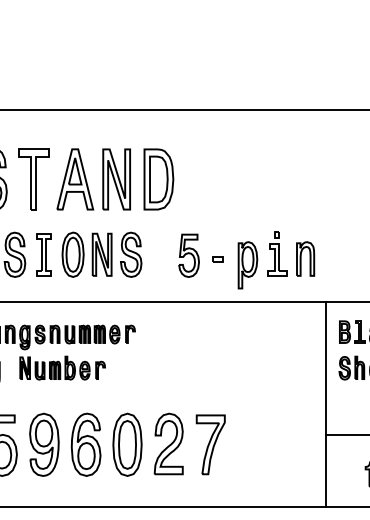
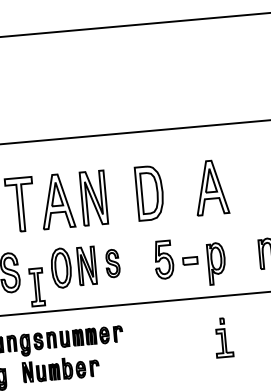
part: (158, 179) -> (149, 193), moved
part: (249, 179) -> (211, 187), added
part: (277, 253) -> (223, 337), moved
part: (43, 254) -> (36, 287), moved
part: (131, 254) -> (112, 263), size x0.7
part: (217, 259) -> (189, 260), size x1.6

